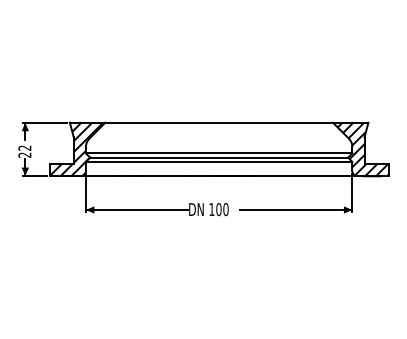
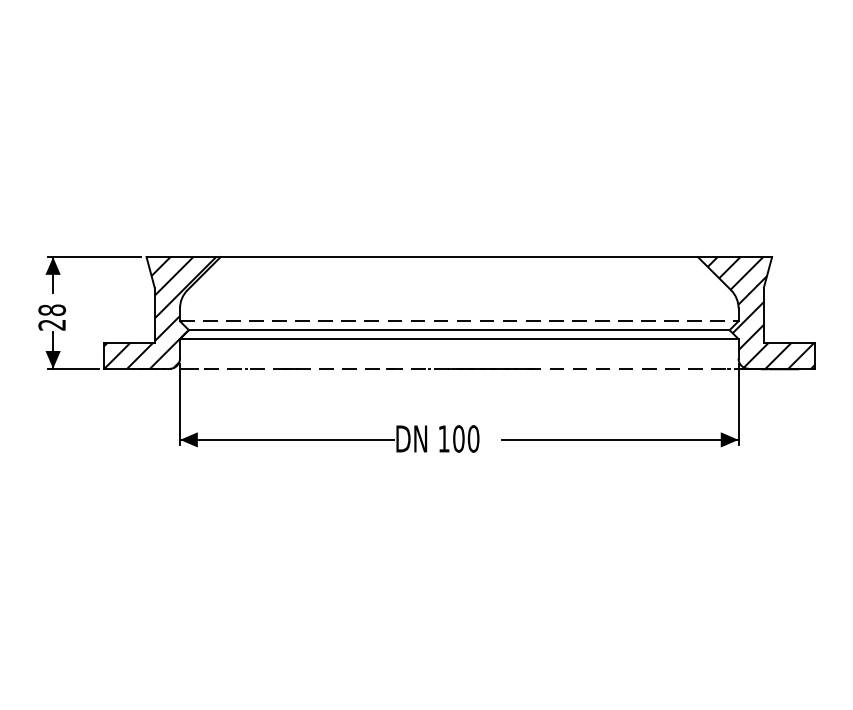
text: (24, 147) -> (51, 308), 22 -> 28
line: (219, 153) -> (460, 321), solid -> dashed
line: (218, 176) -> (457, 369), solid -> dashed

